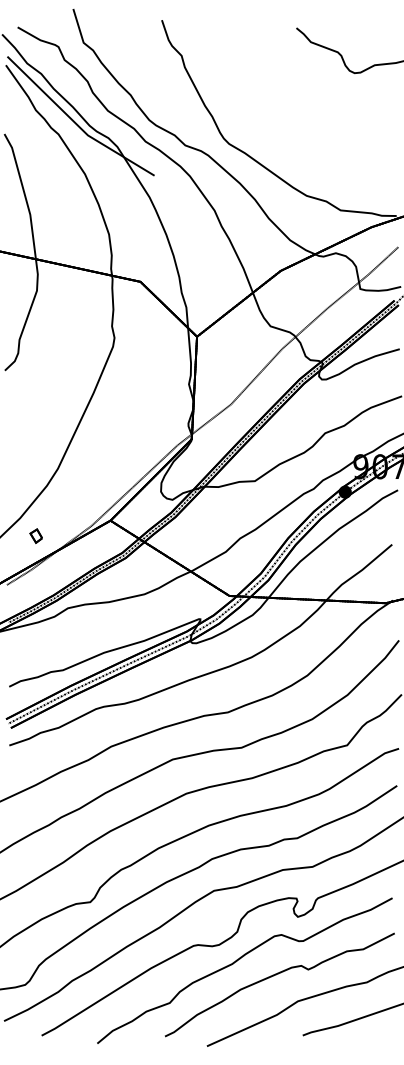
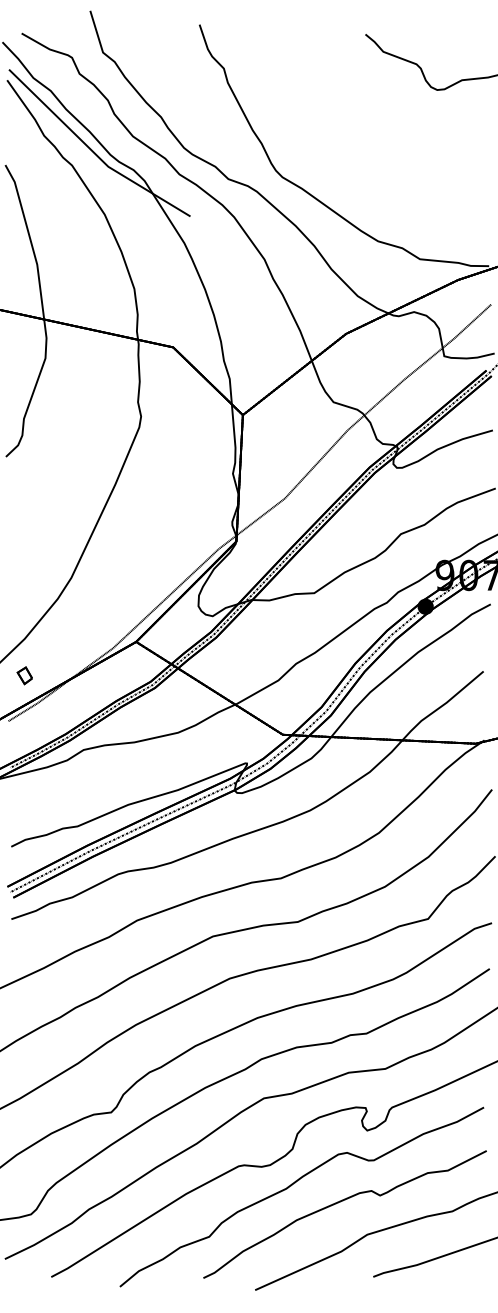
part: (35, 535) -> (23, 674), moved

